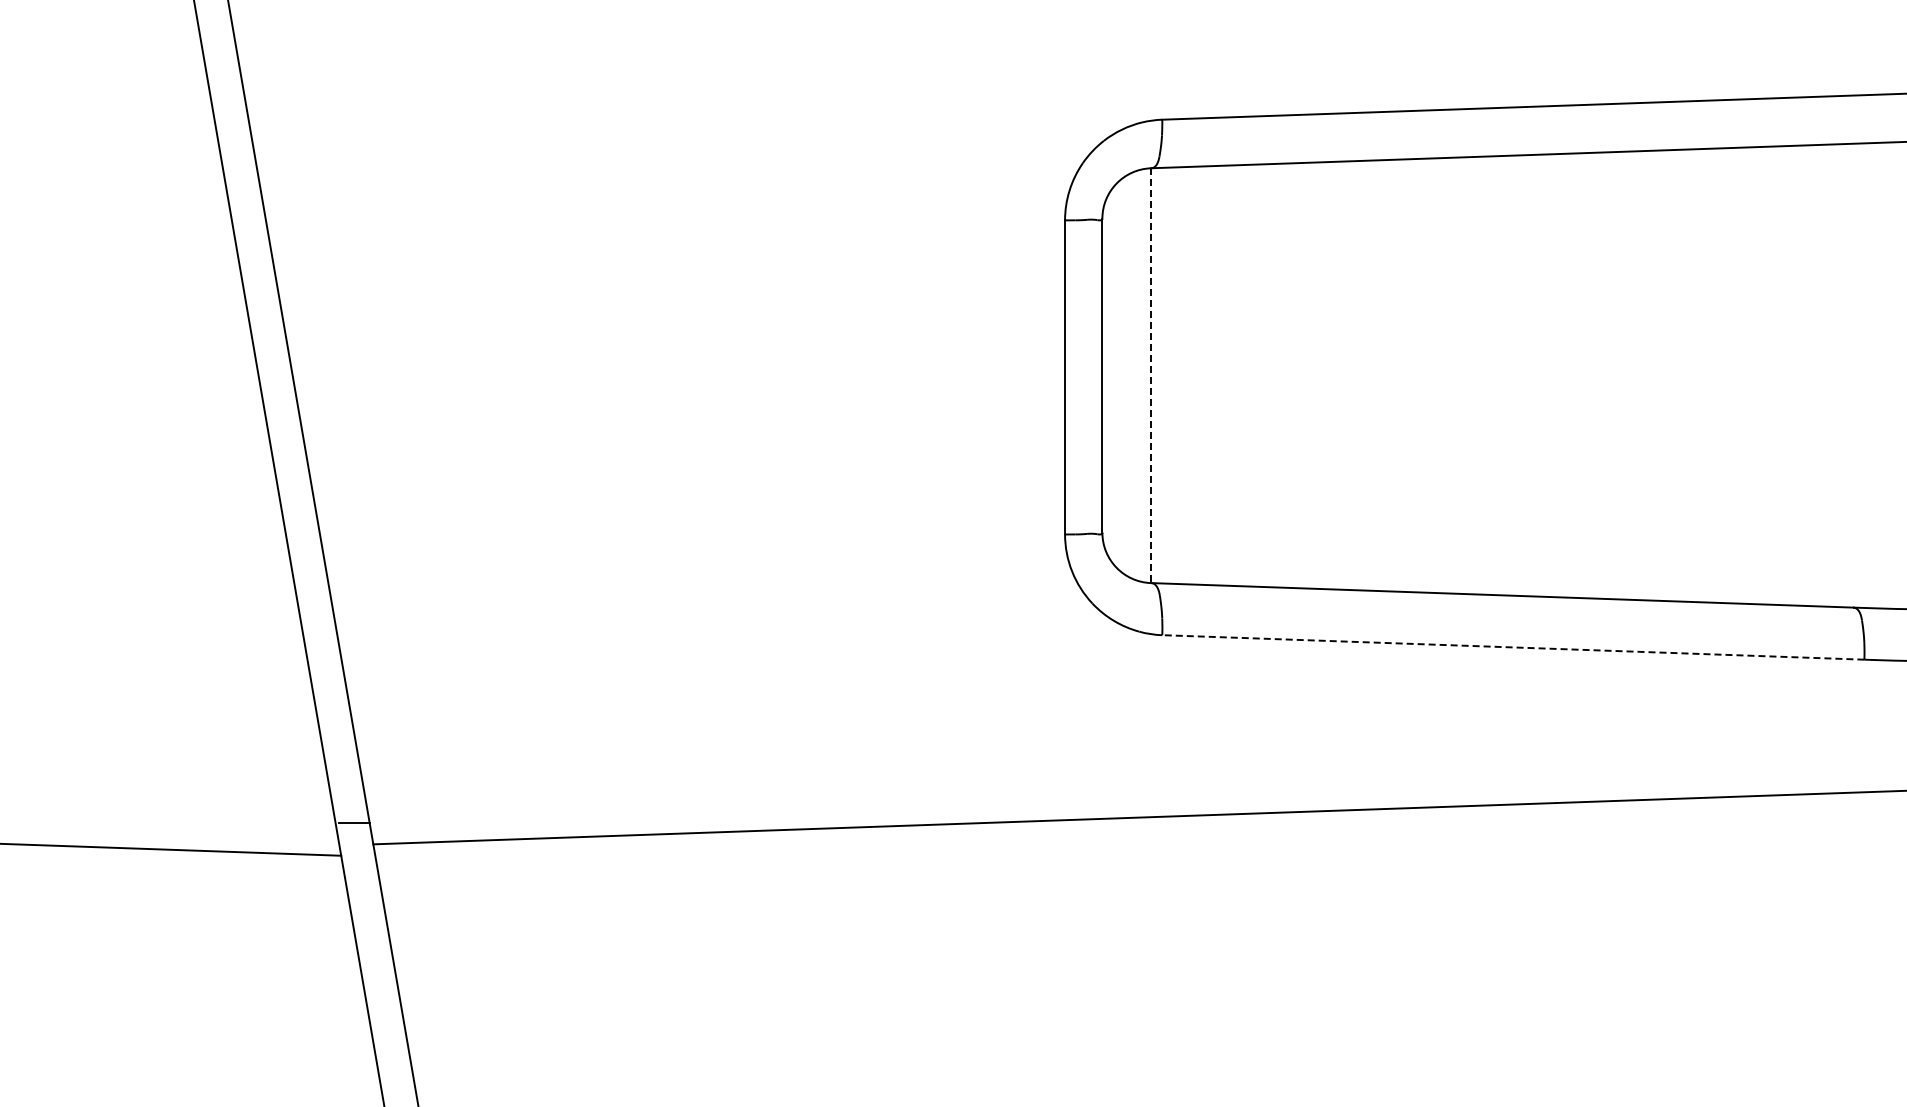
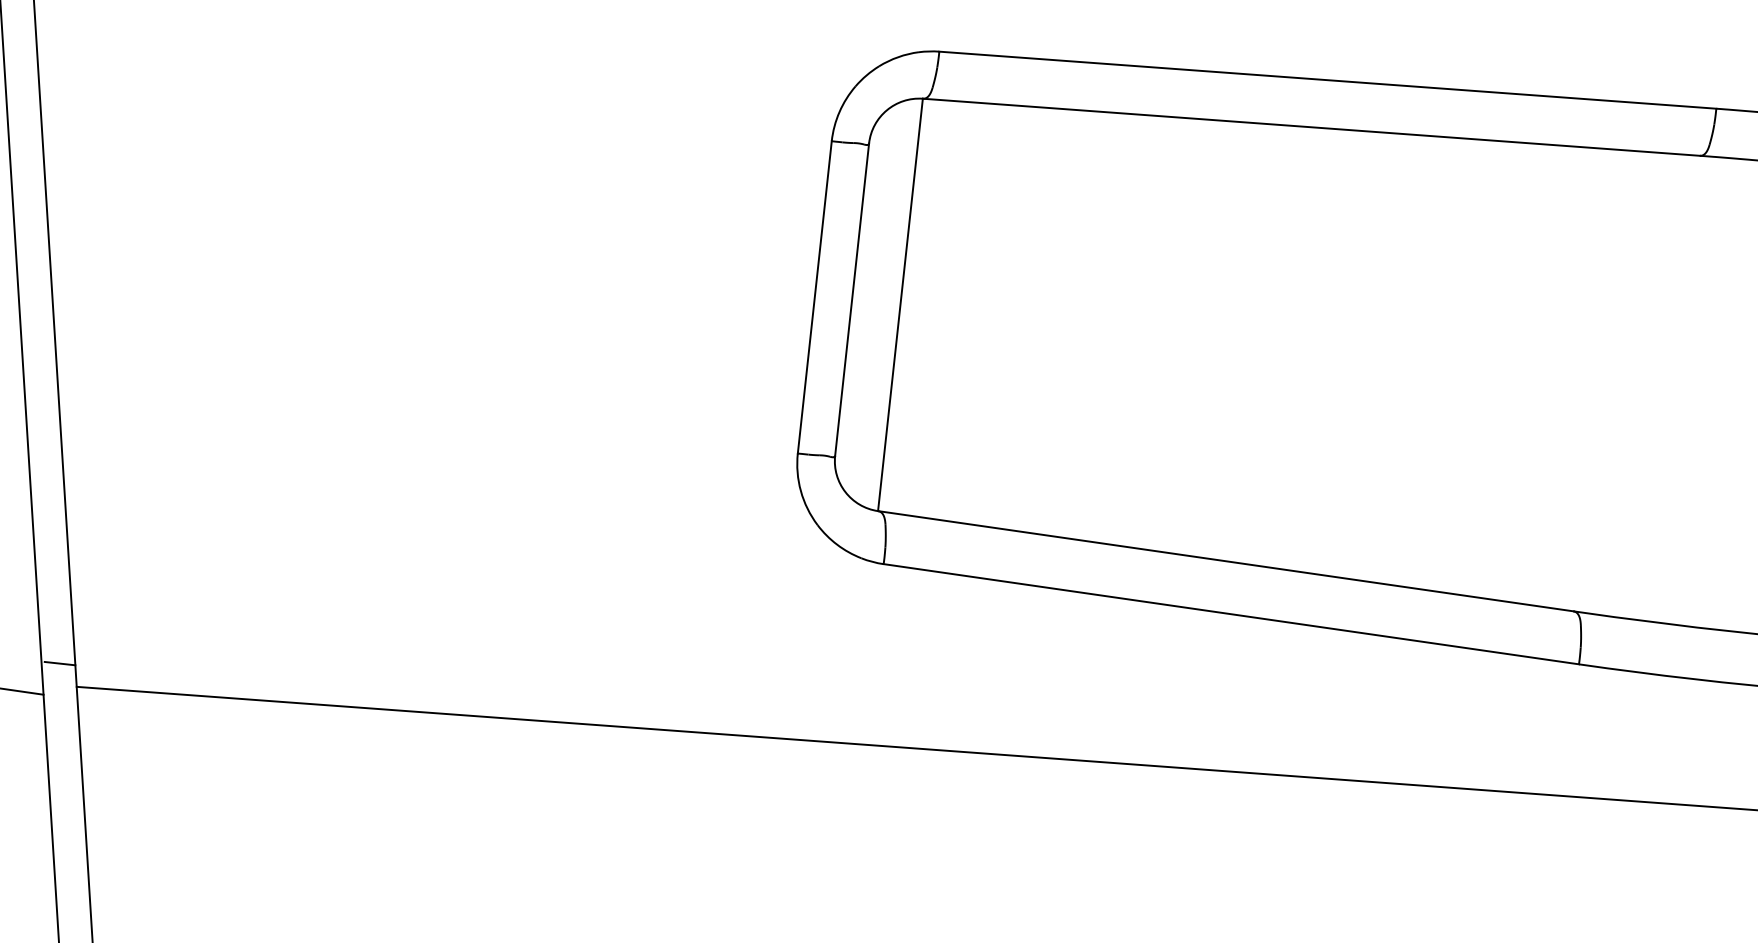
line: (1151, 376) -> (900, 305), dashed -> solid
line: (1512, 647) -> (1230, 614), dashed -> solid

